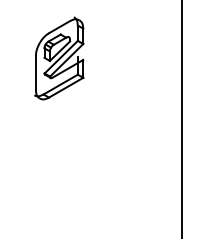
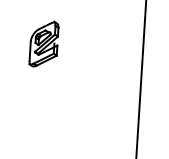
part: (59, 58) -> (44, 43), size x0.7

